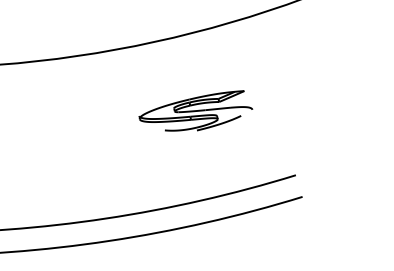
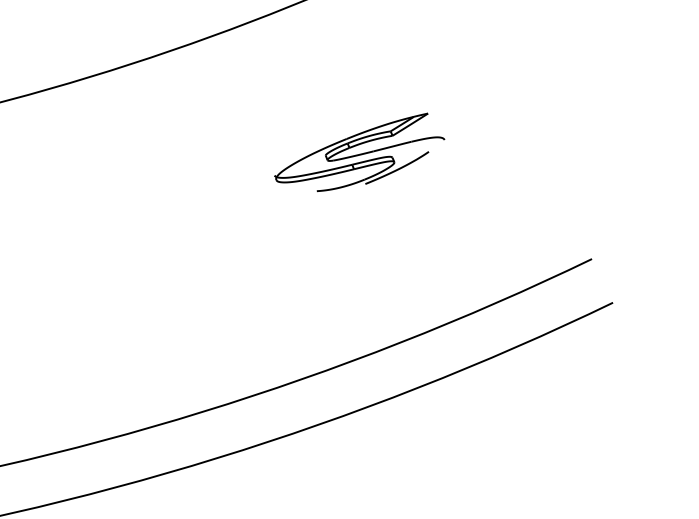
part: (195, 110) -> (358, 154), size x0.71

